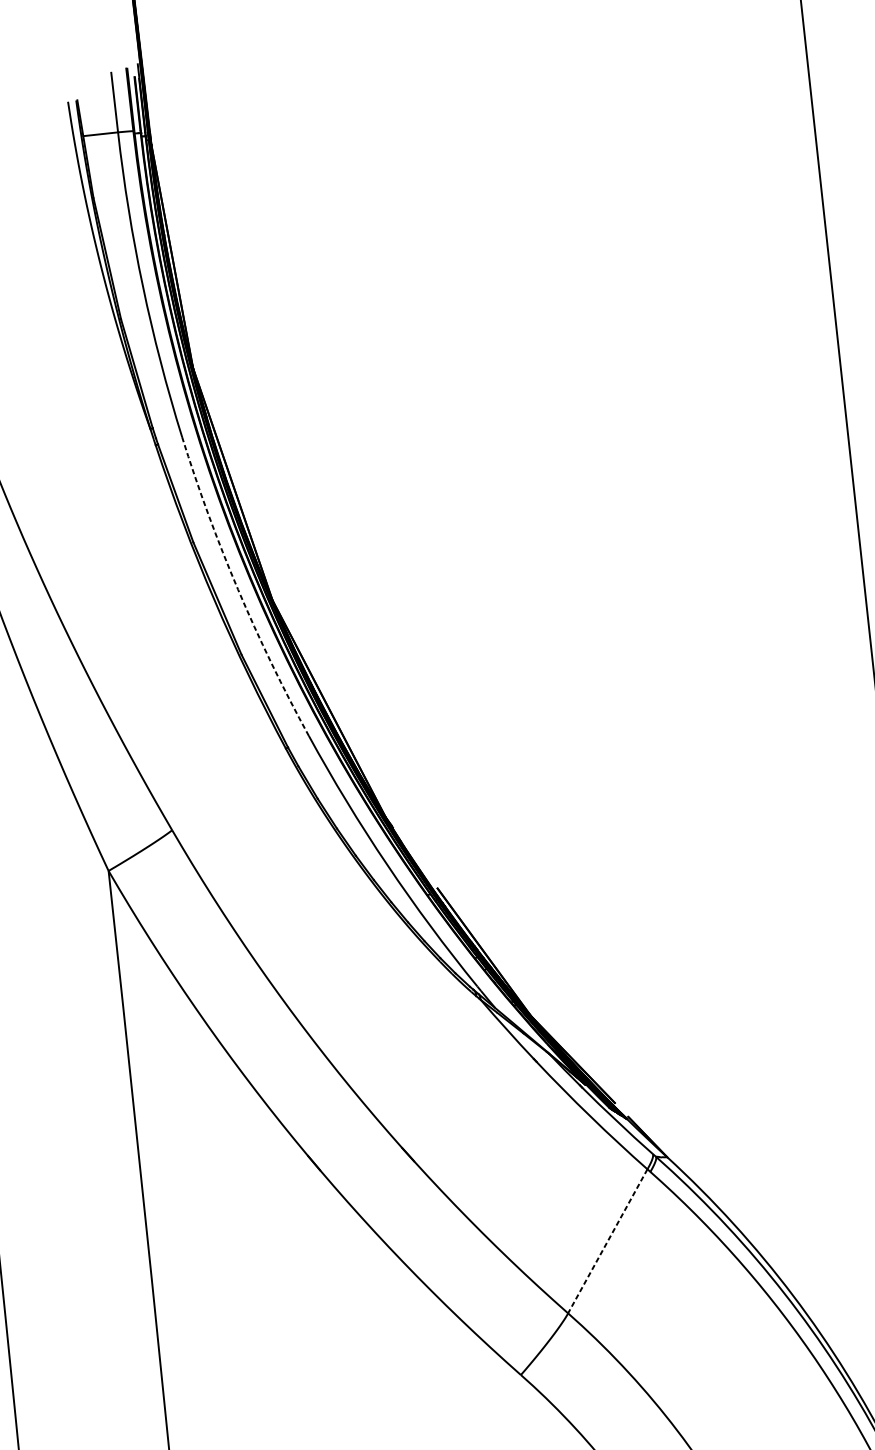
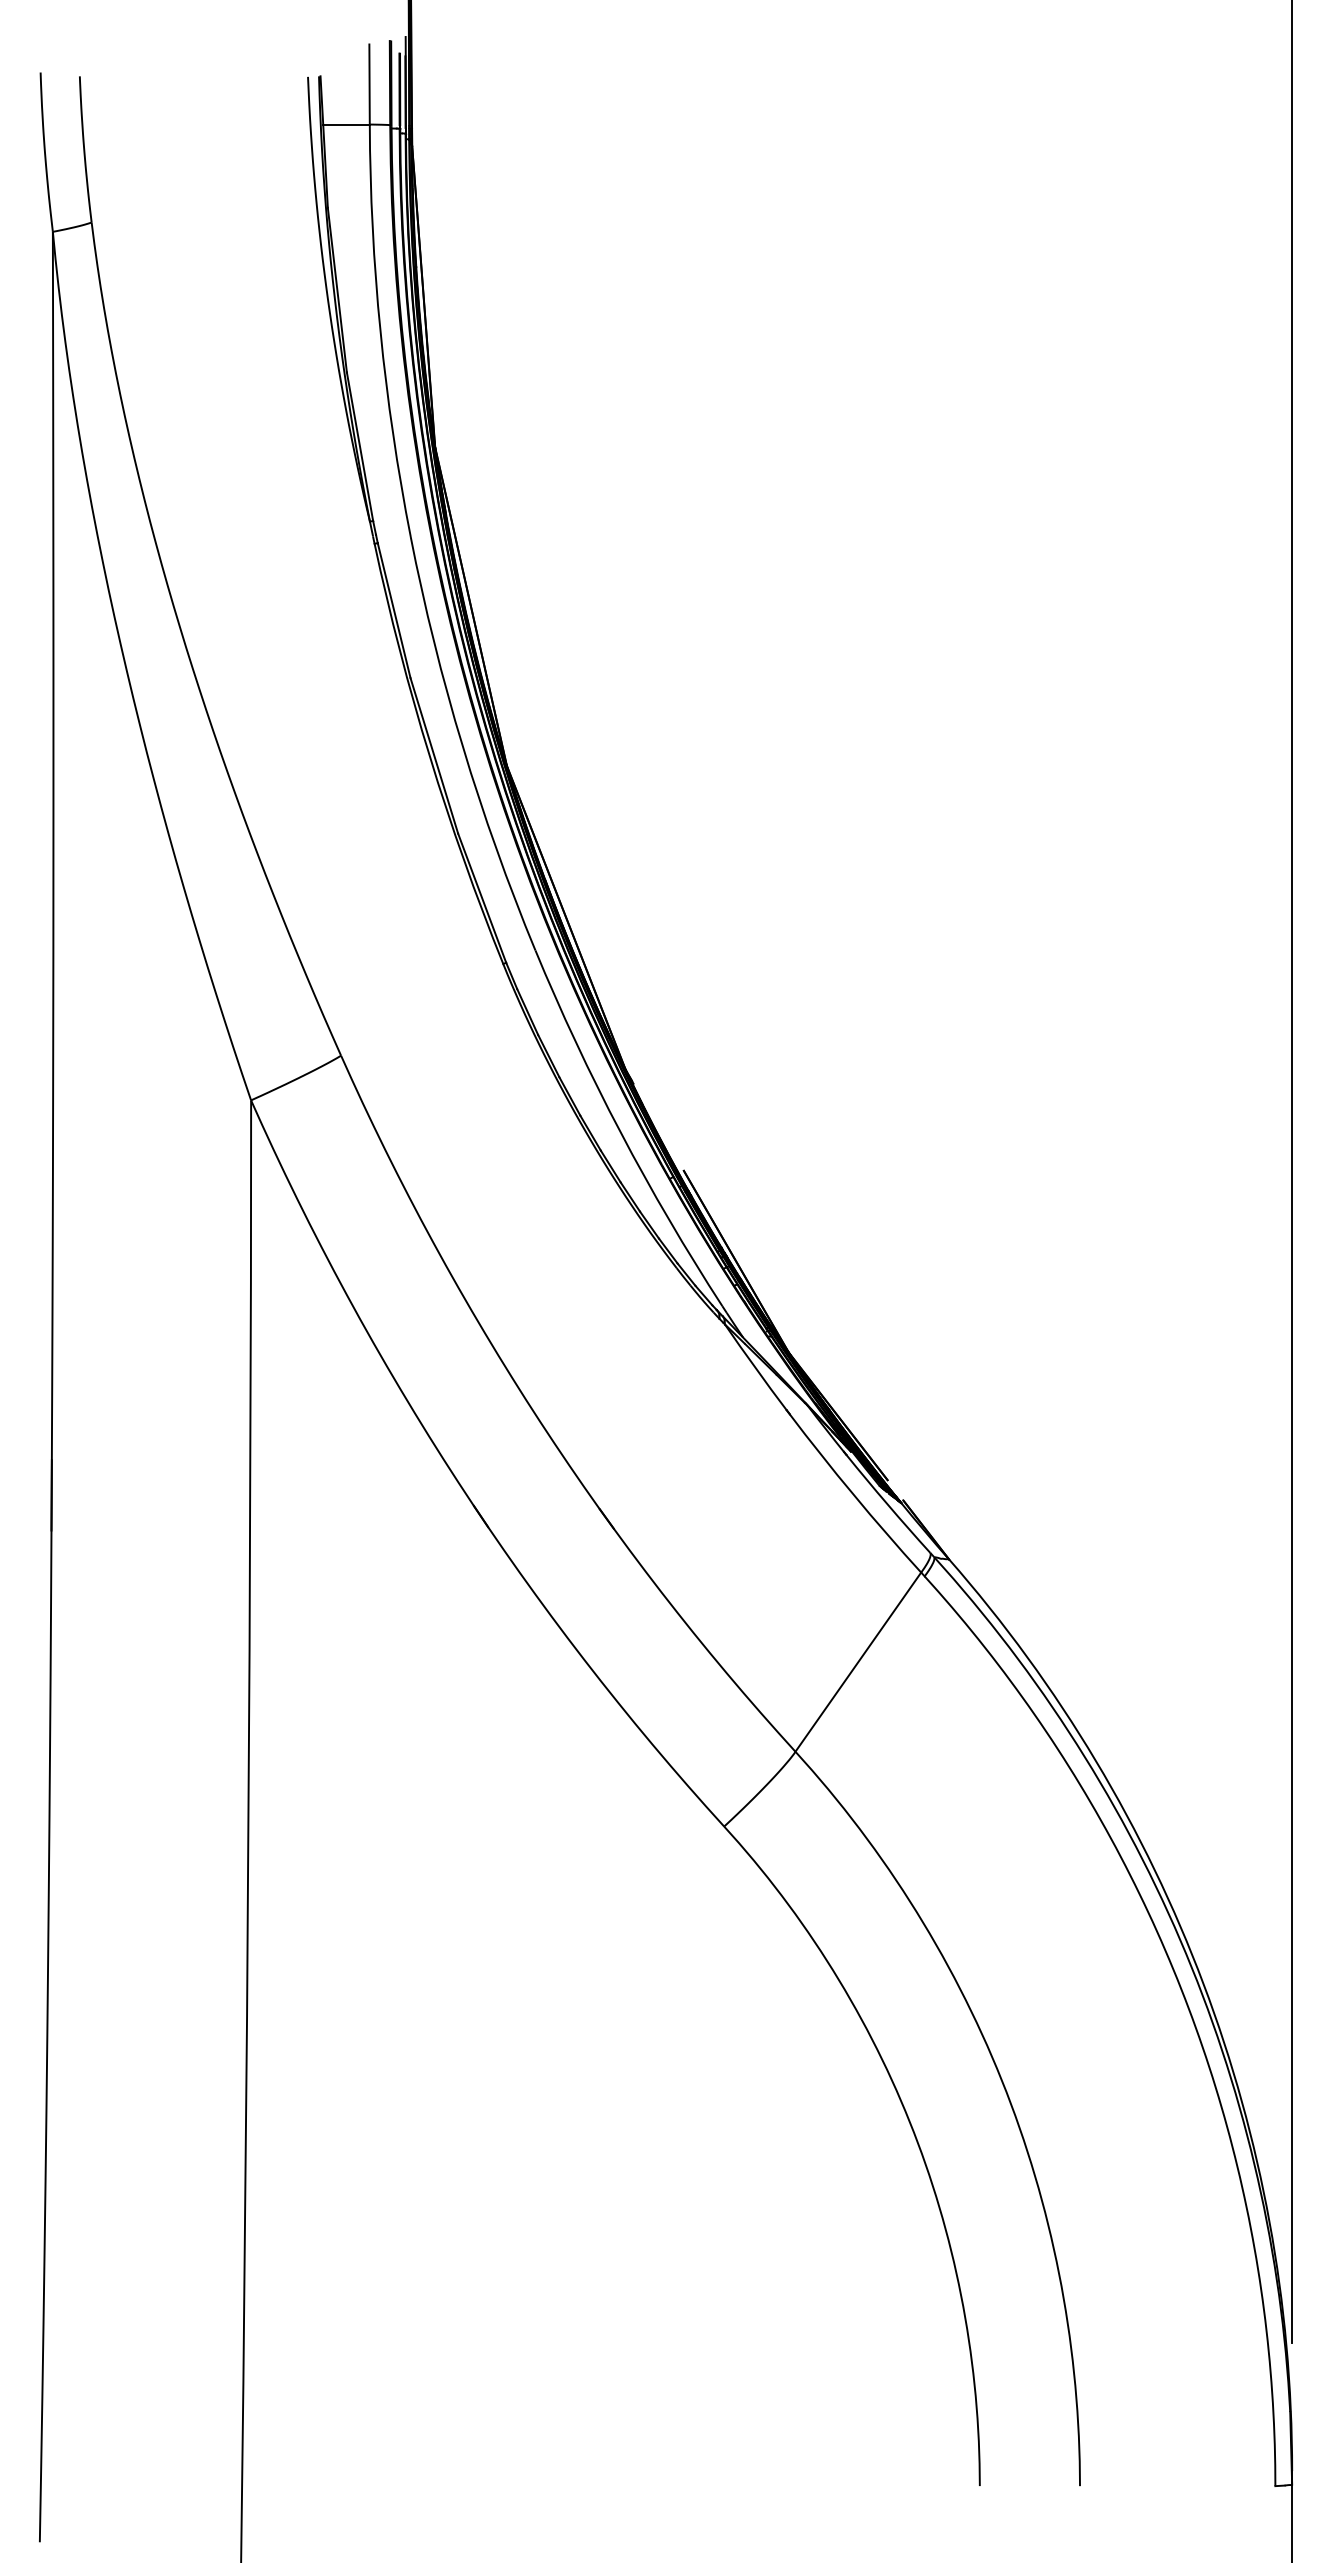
arc: (237, 589) -> (462, 746), dashed -> solid
line: (607, 1241) -> (858, 1662), dashed -> solid

